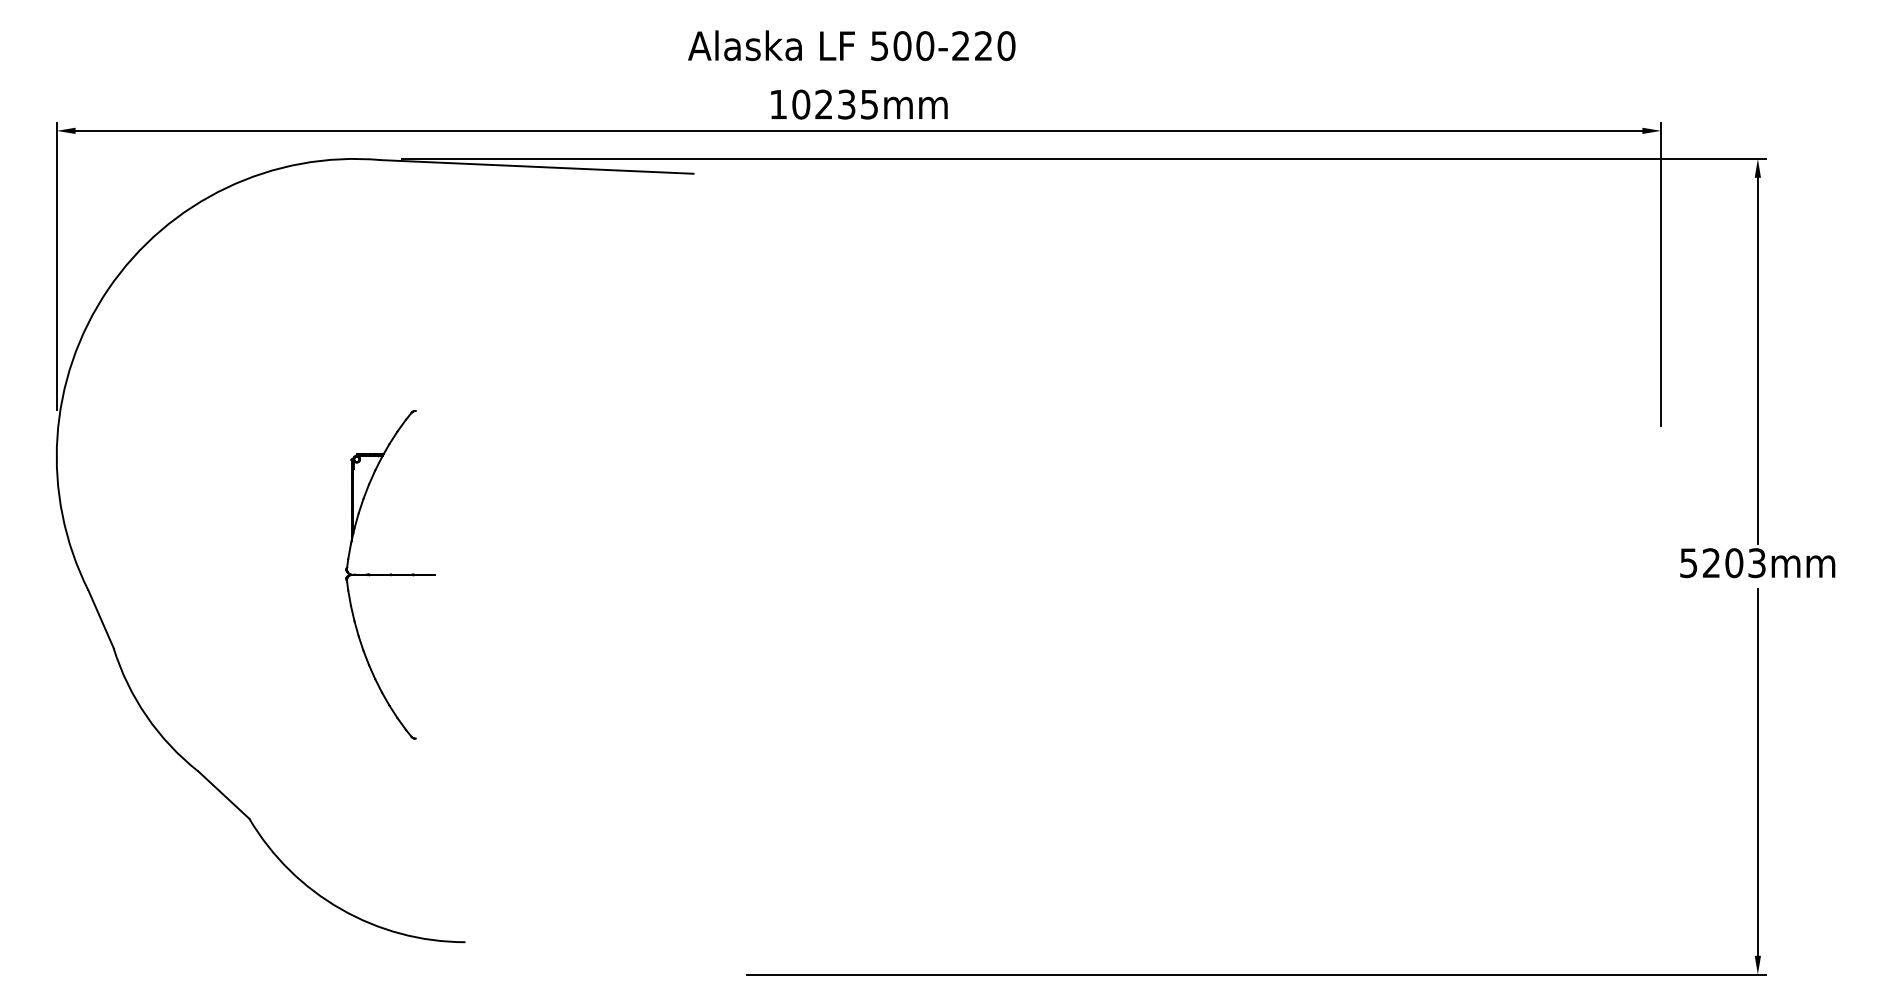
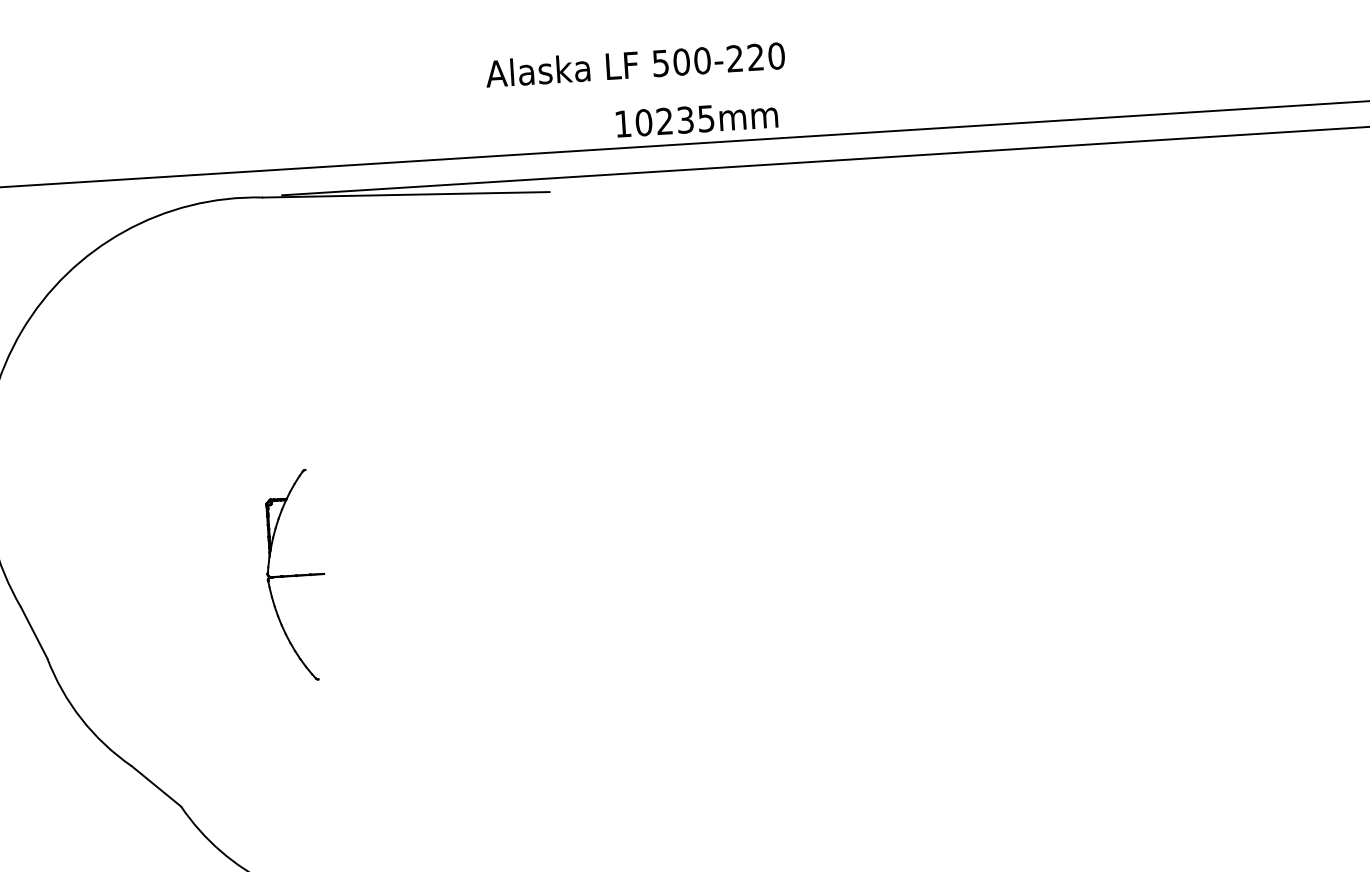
text: (851, 45) -> (635, 64), moved
part: (390, 574) -> (295, 575), size x0.7

